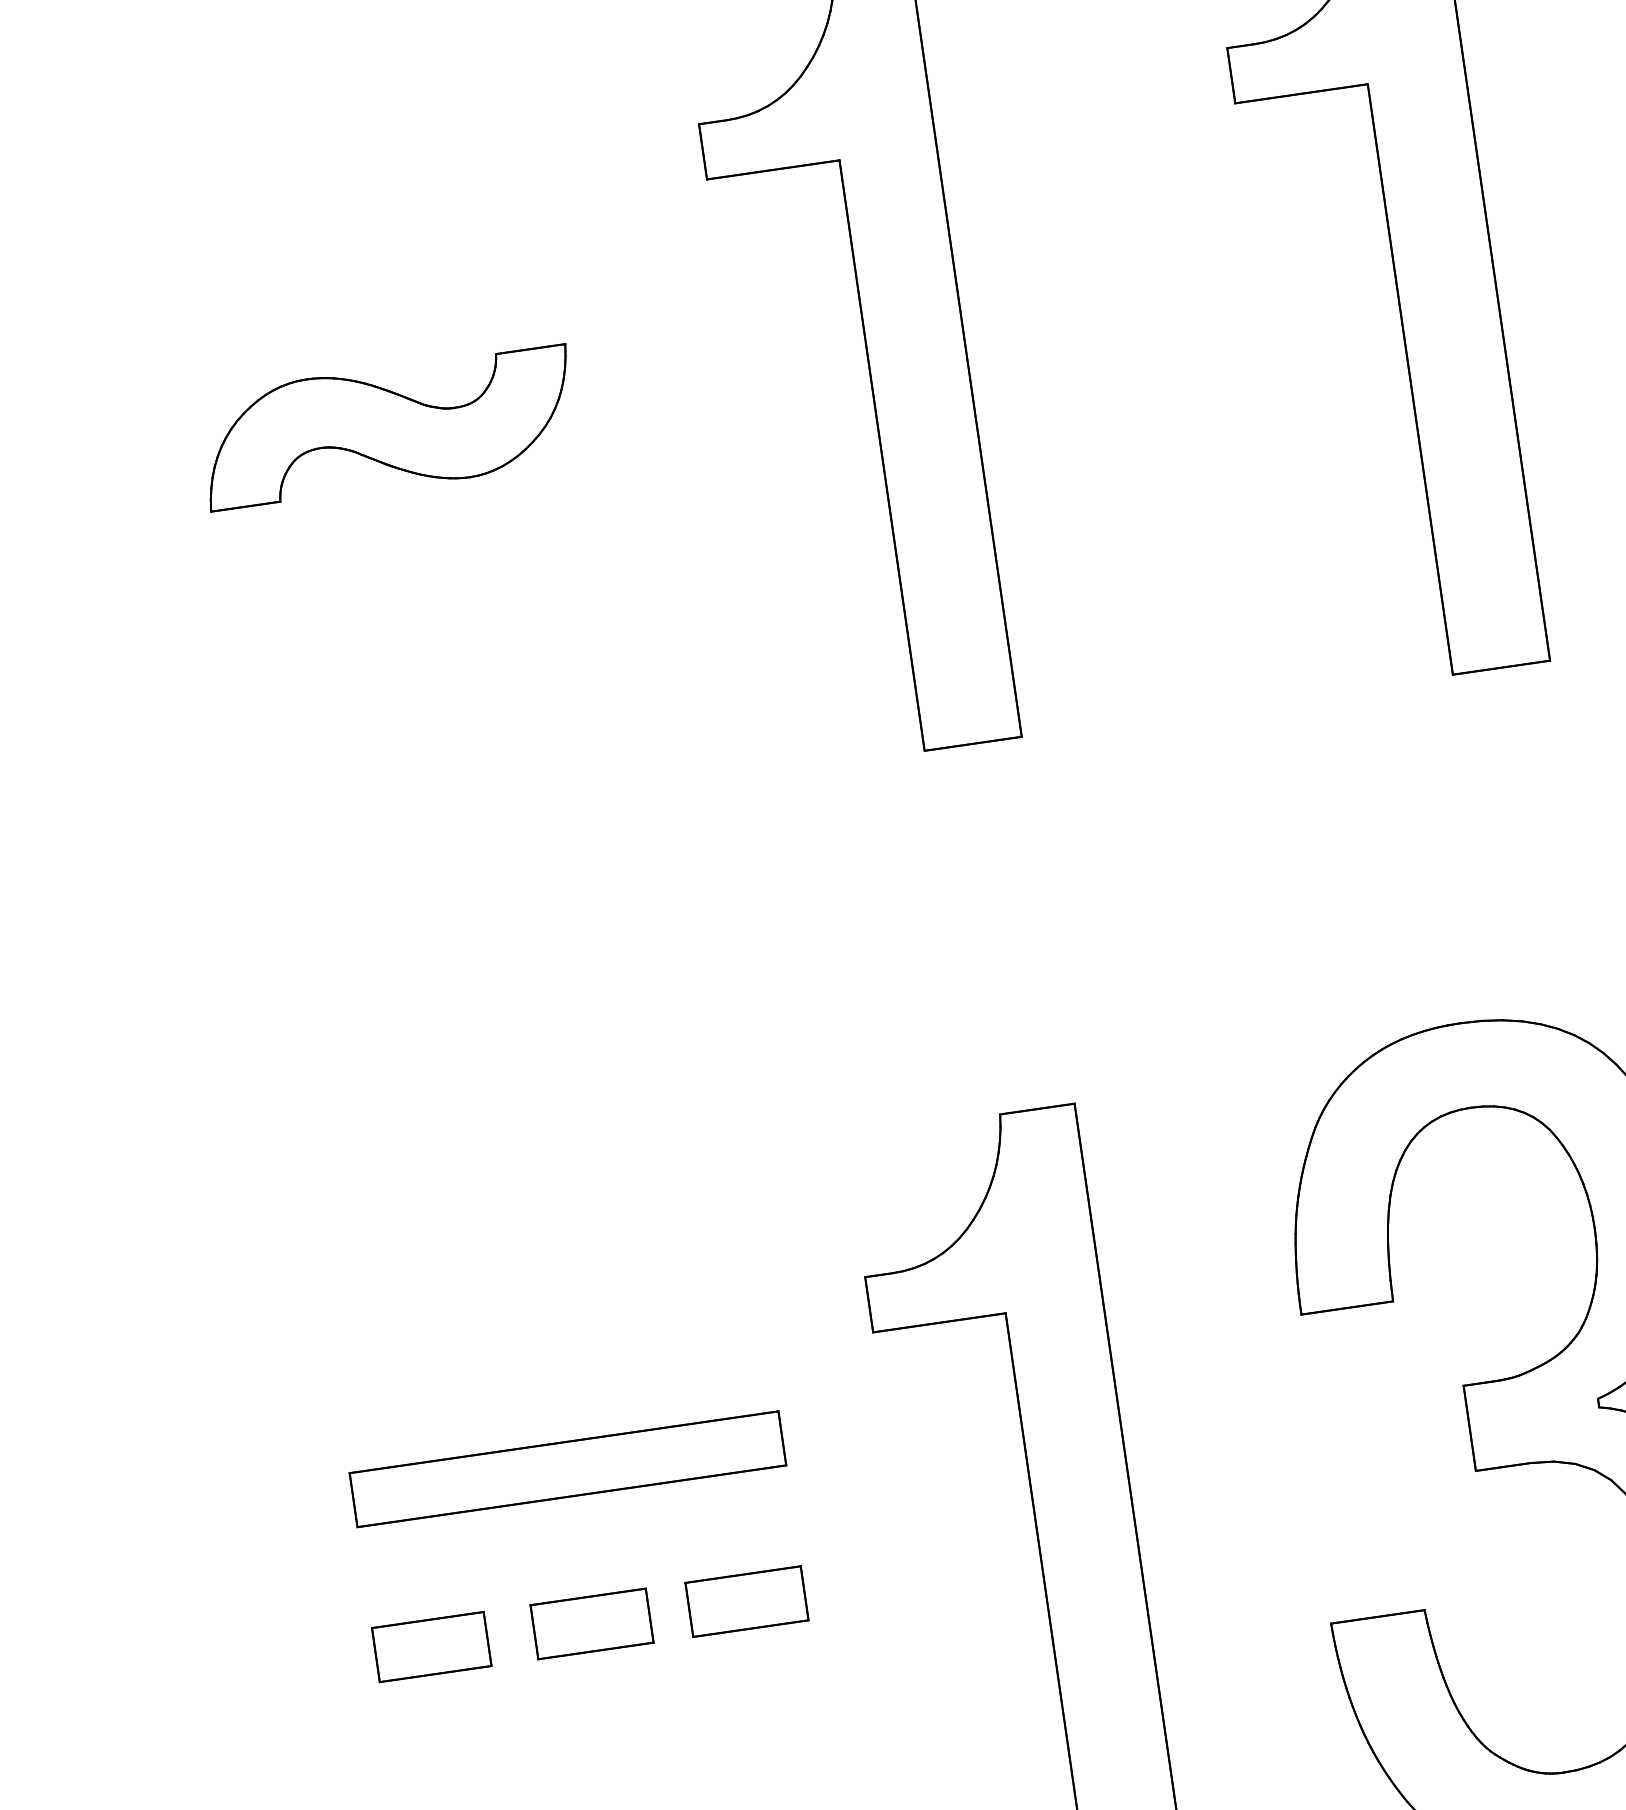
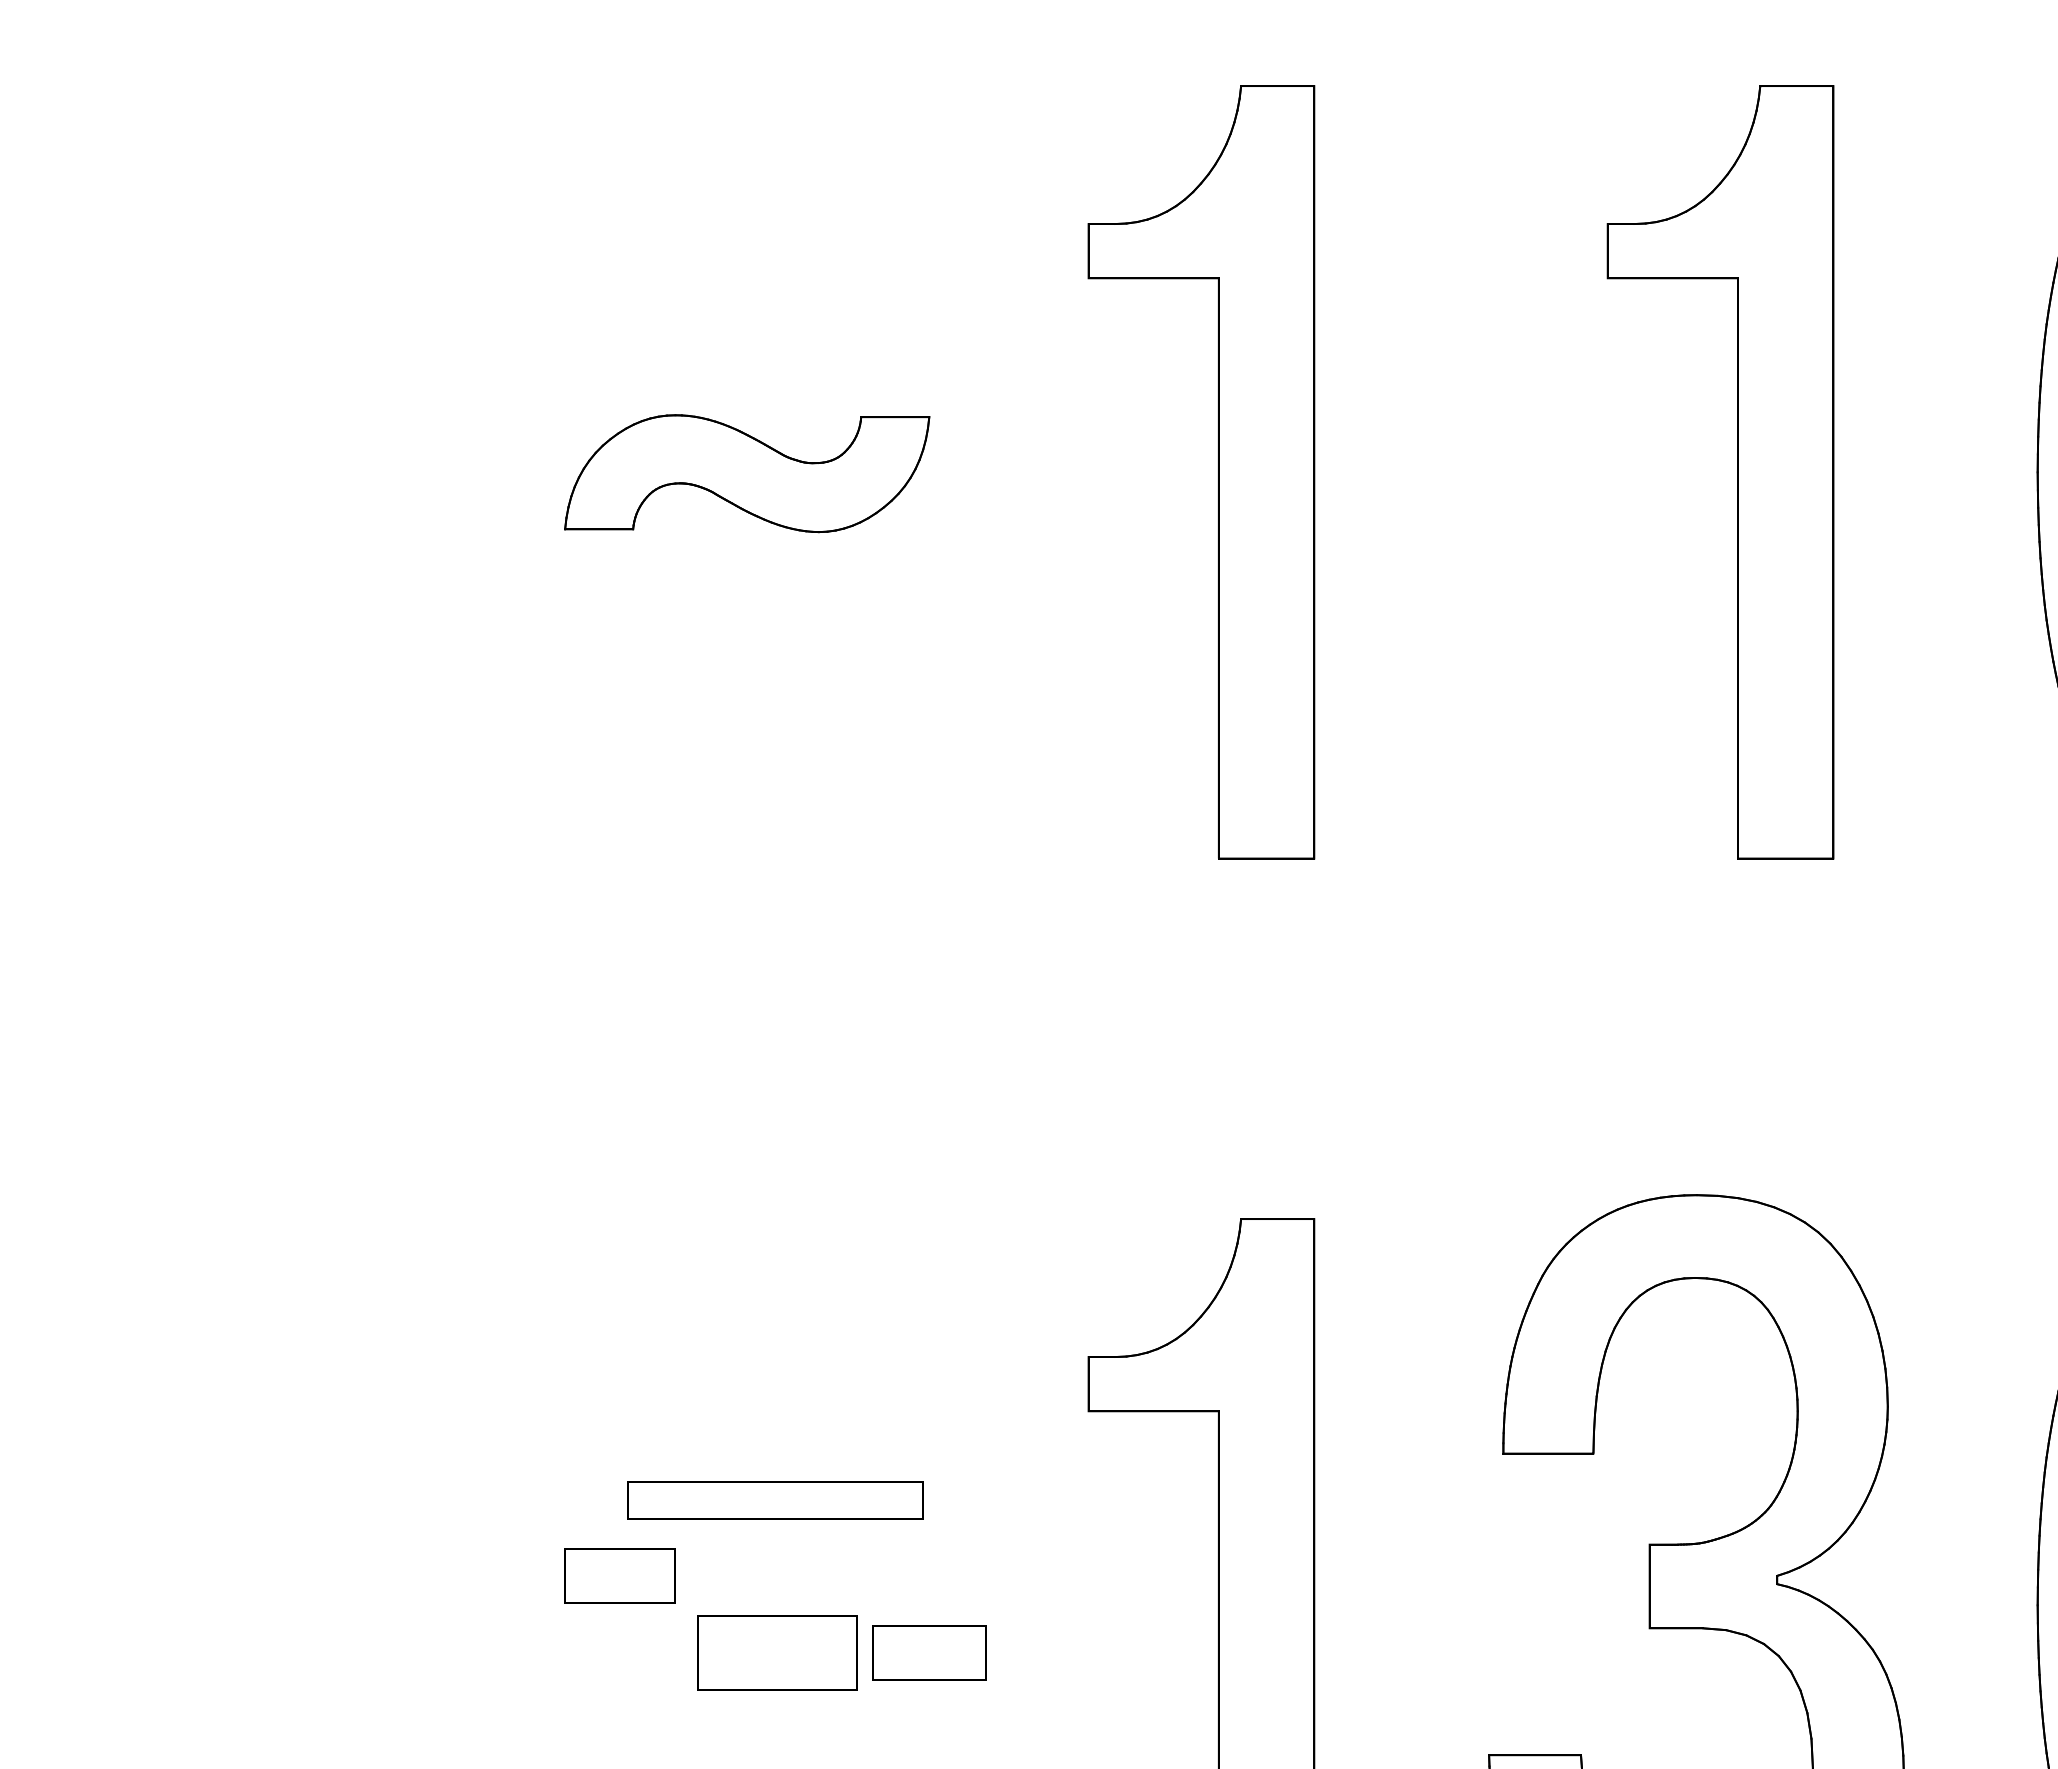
part: (567, 1469) -> (775, 1500), size x0.7
part: (591, 1623) -> (777, 1652), size x1.4
part: (431, 1646) -> (619, 1575), moved

